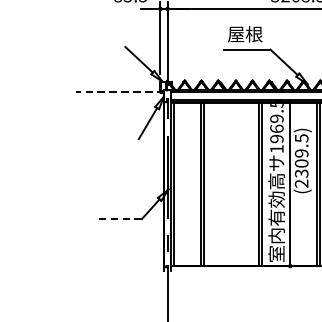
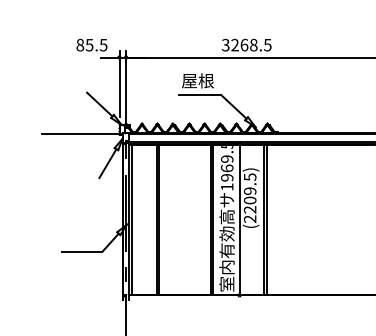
line: (120, 91) -> (82, 133), dashed -> solid
text: (302, 173) -> (250, 209), (2309.5) -> (2209.5)
line: (120, 218) -> (82, 251), dashed -> solid

